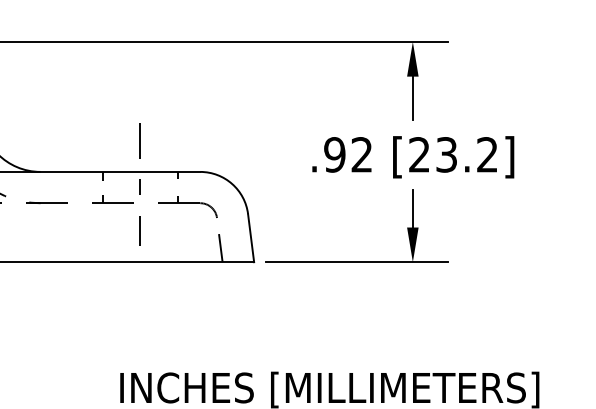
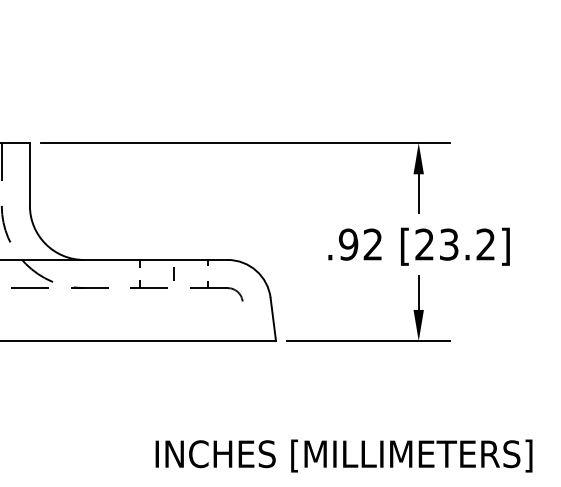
line: (140, 140) -> (173, 231), removed
line: (140, 230) -> (173, 312), removed
line: (220, 248) -> (245, 328), removed

